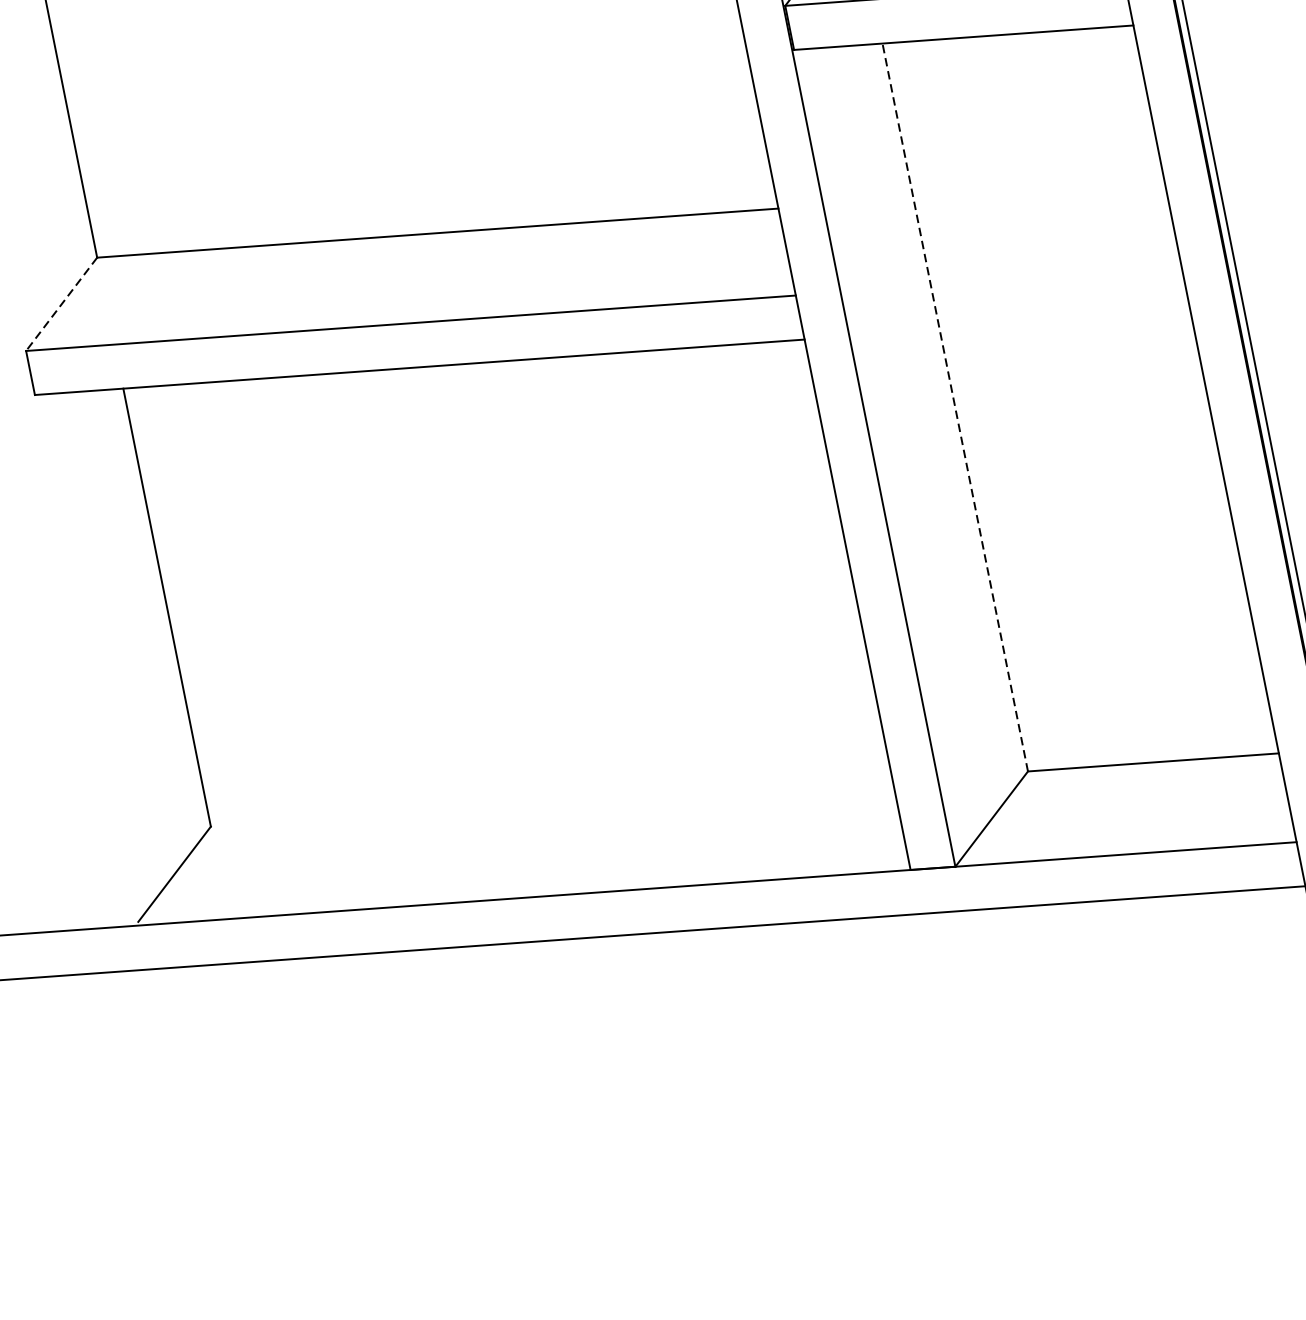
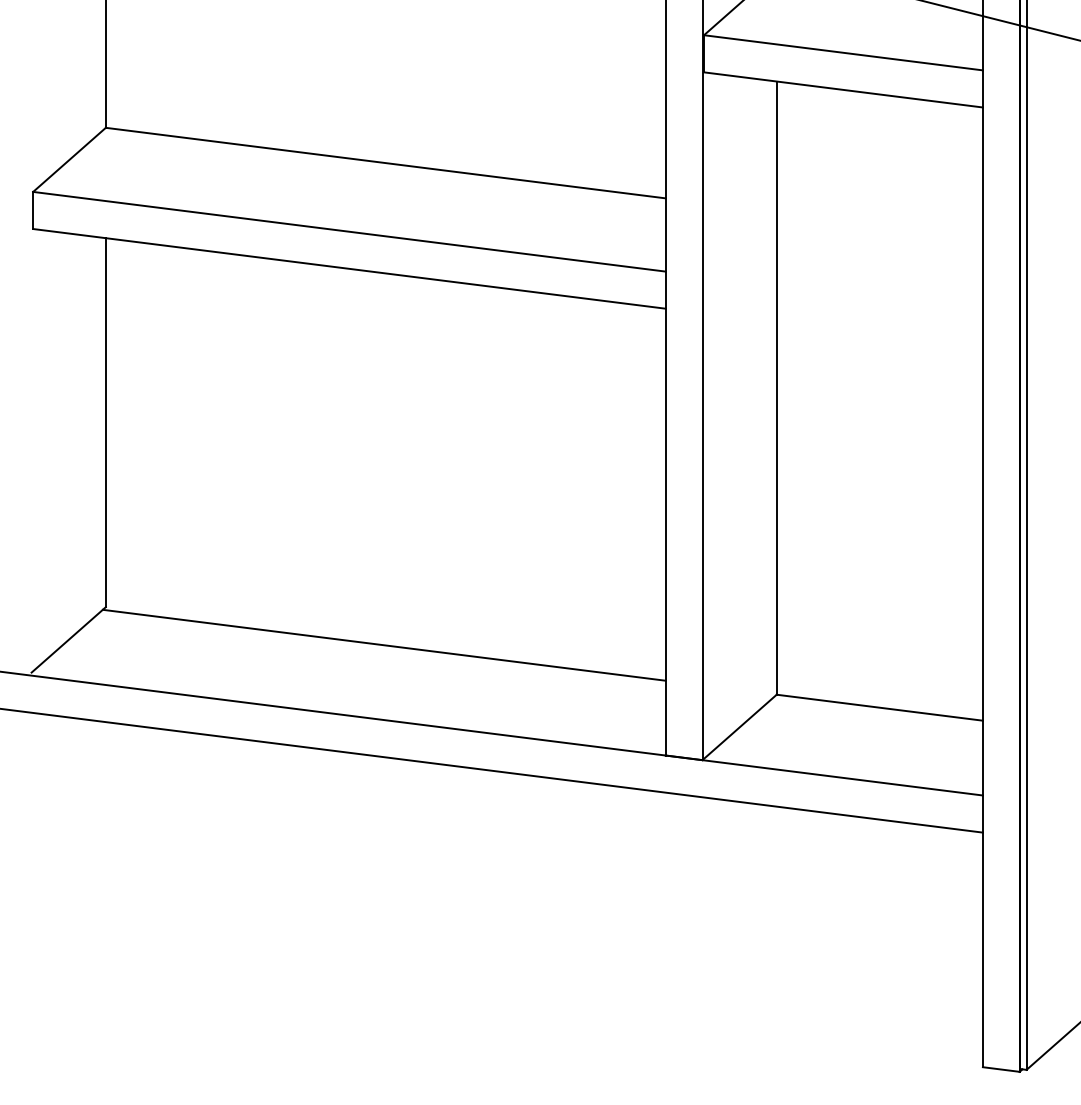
line: (61, 305) -> (69, 160), dashed -> solid
line: (955, 408) -> (776, 388), dashed -> solid
line: (549, 805) -> (383, 644), added

